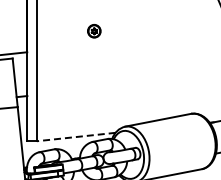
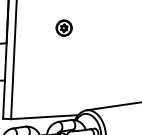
part: (94, 31) -> (64, 28), size x1.43
line: (76, 137) -> (44, 117), dashed -> solid

